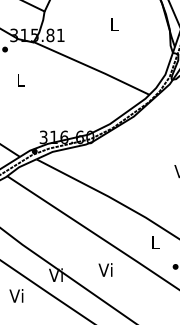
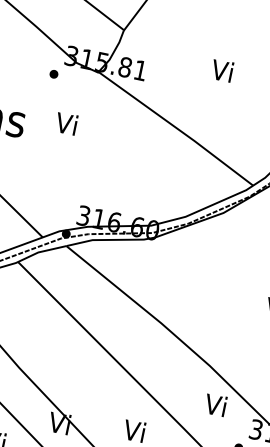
text: (113, 24) -> (221, 70), L -> Vi
text: (19, 79) -> (65, 122), L -> Vi
text: (154, 241) -> (215, 403), L -> Vi

